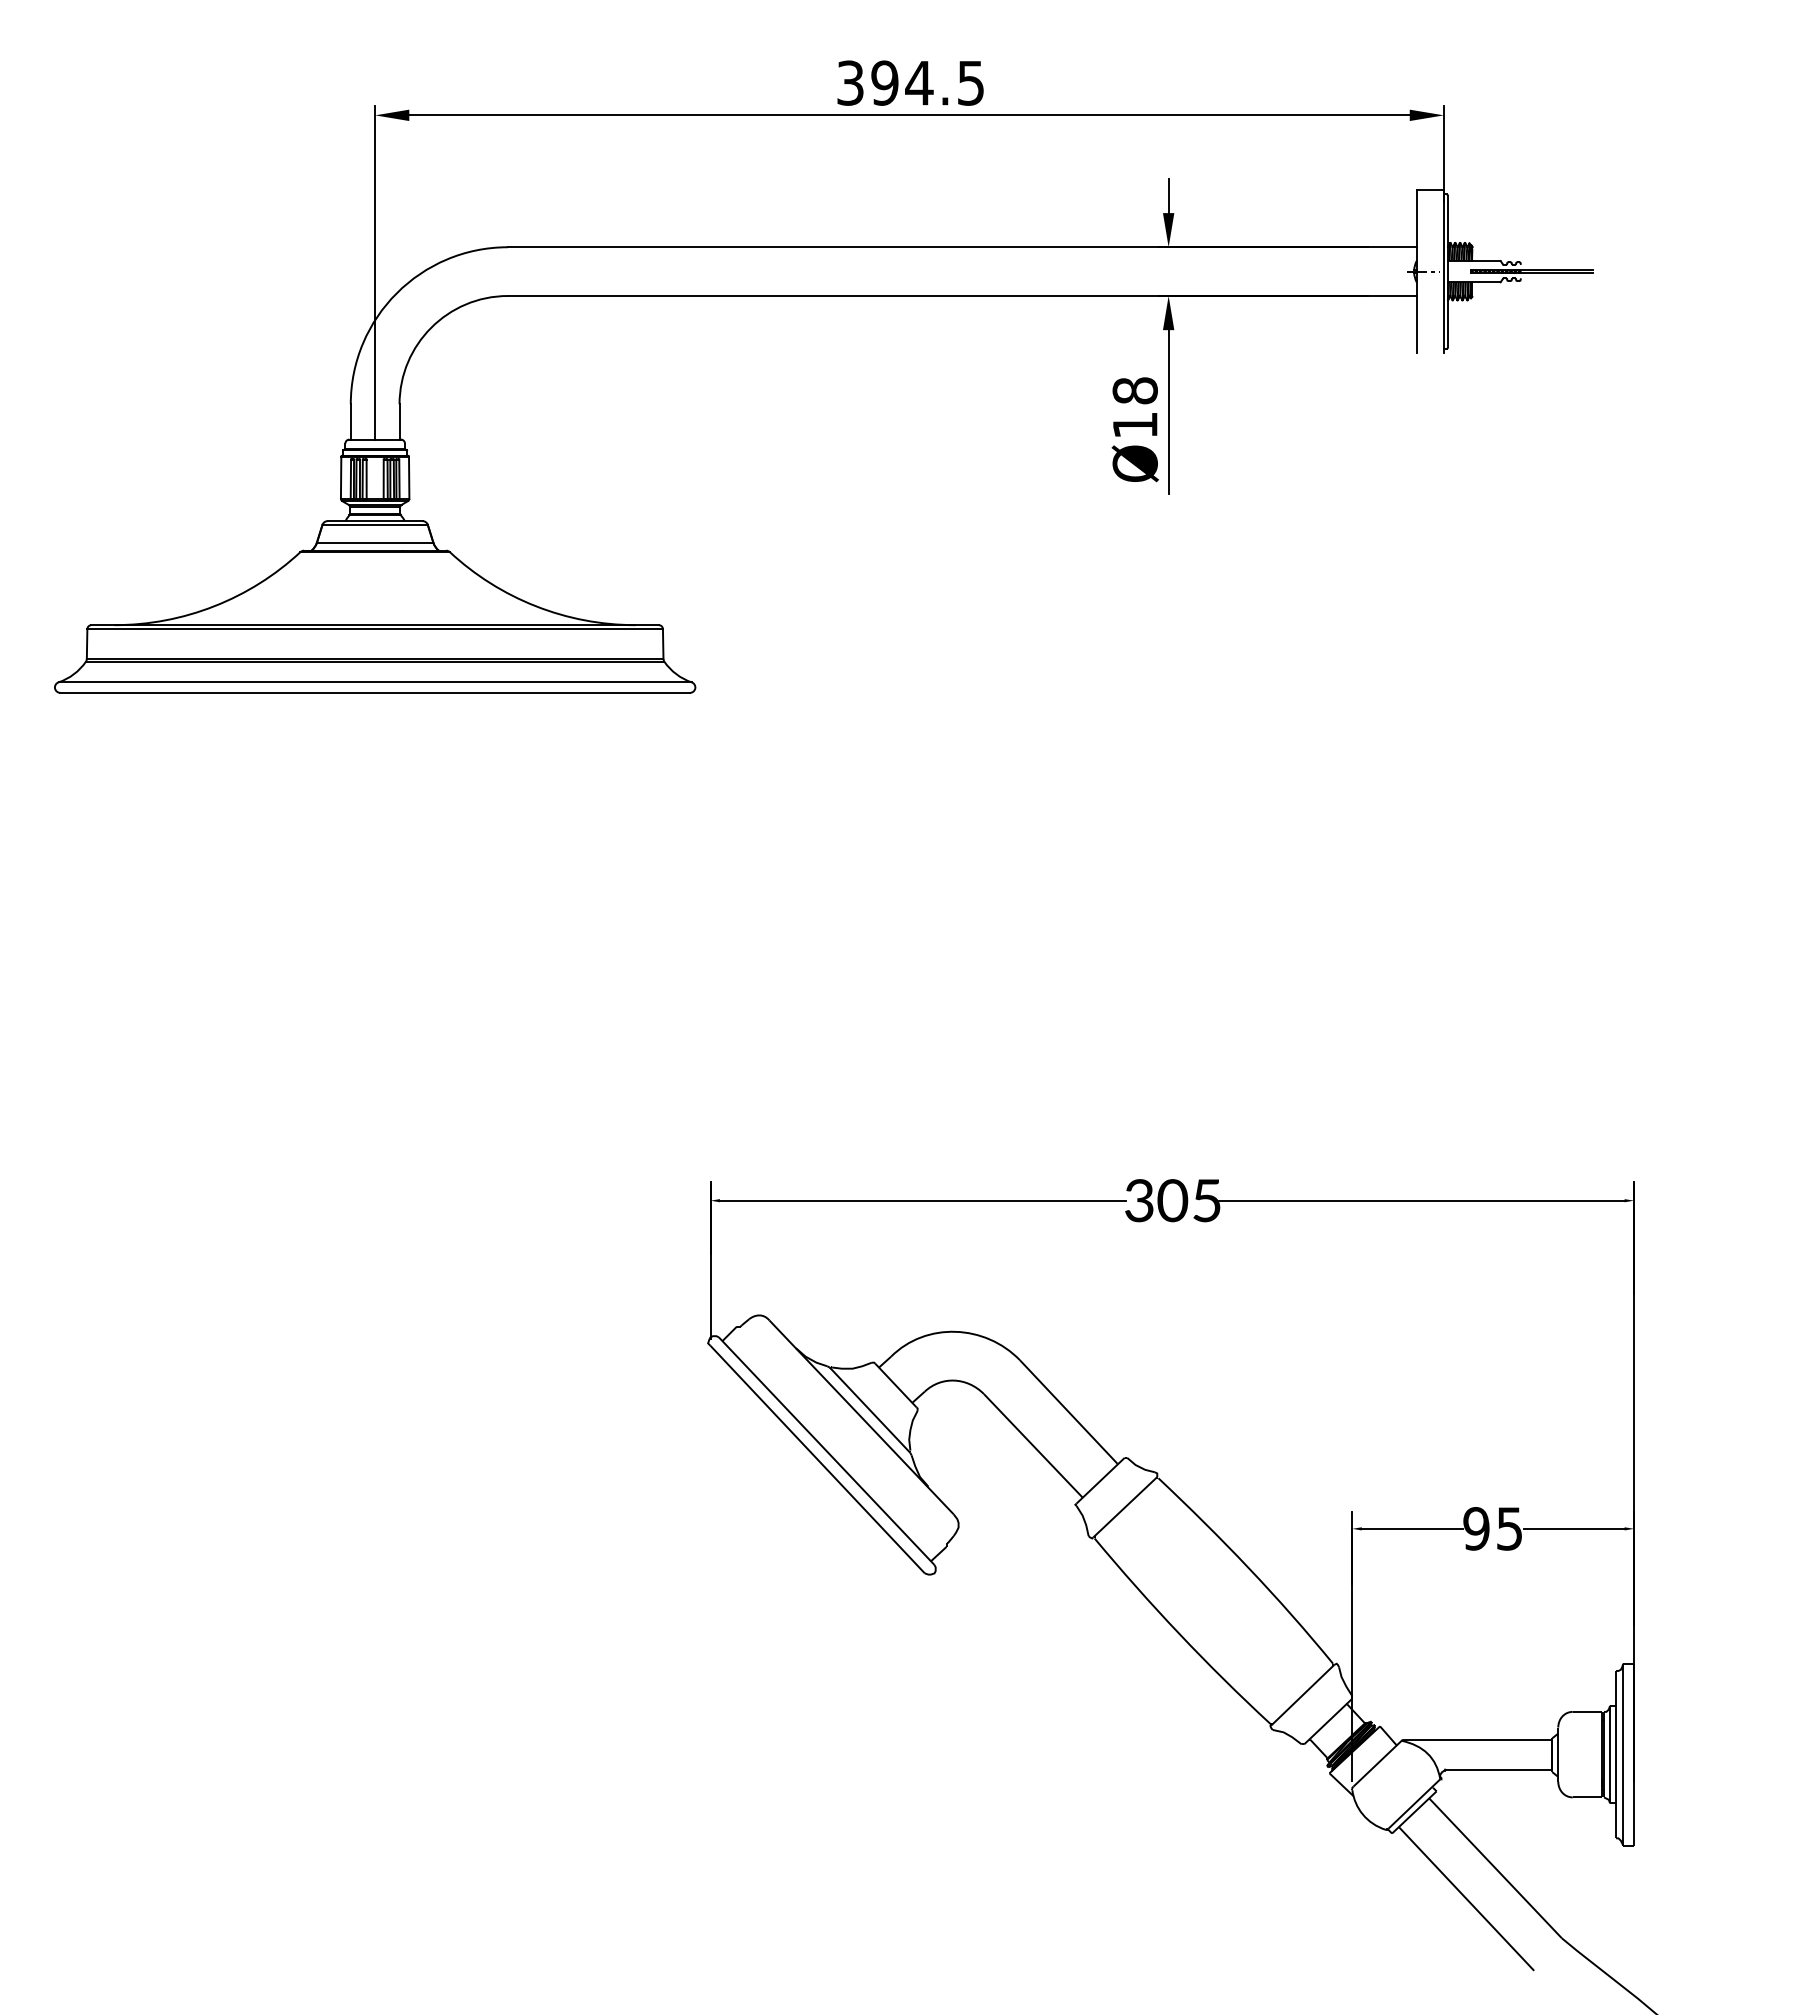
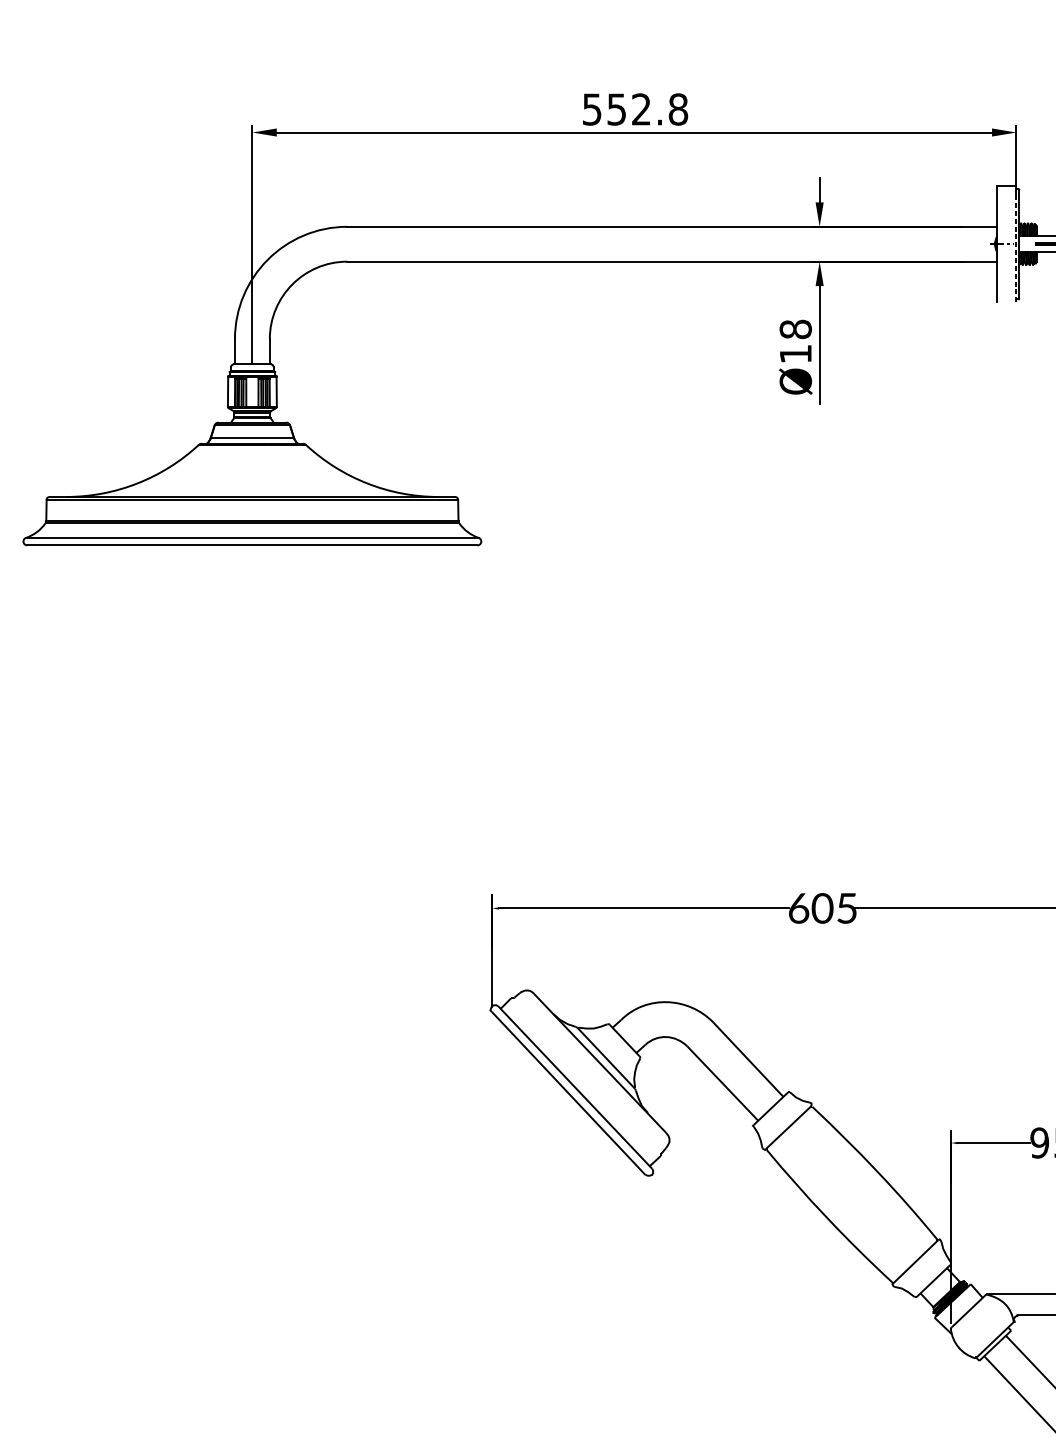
text: (911, 82) -> (635, 109), 394.5 -> 552.8
line: (1443, 271) -> (1016, 244), solid -> dashed
text: (1139, 1200) -> (798, 908), 3 -> 6

